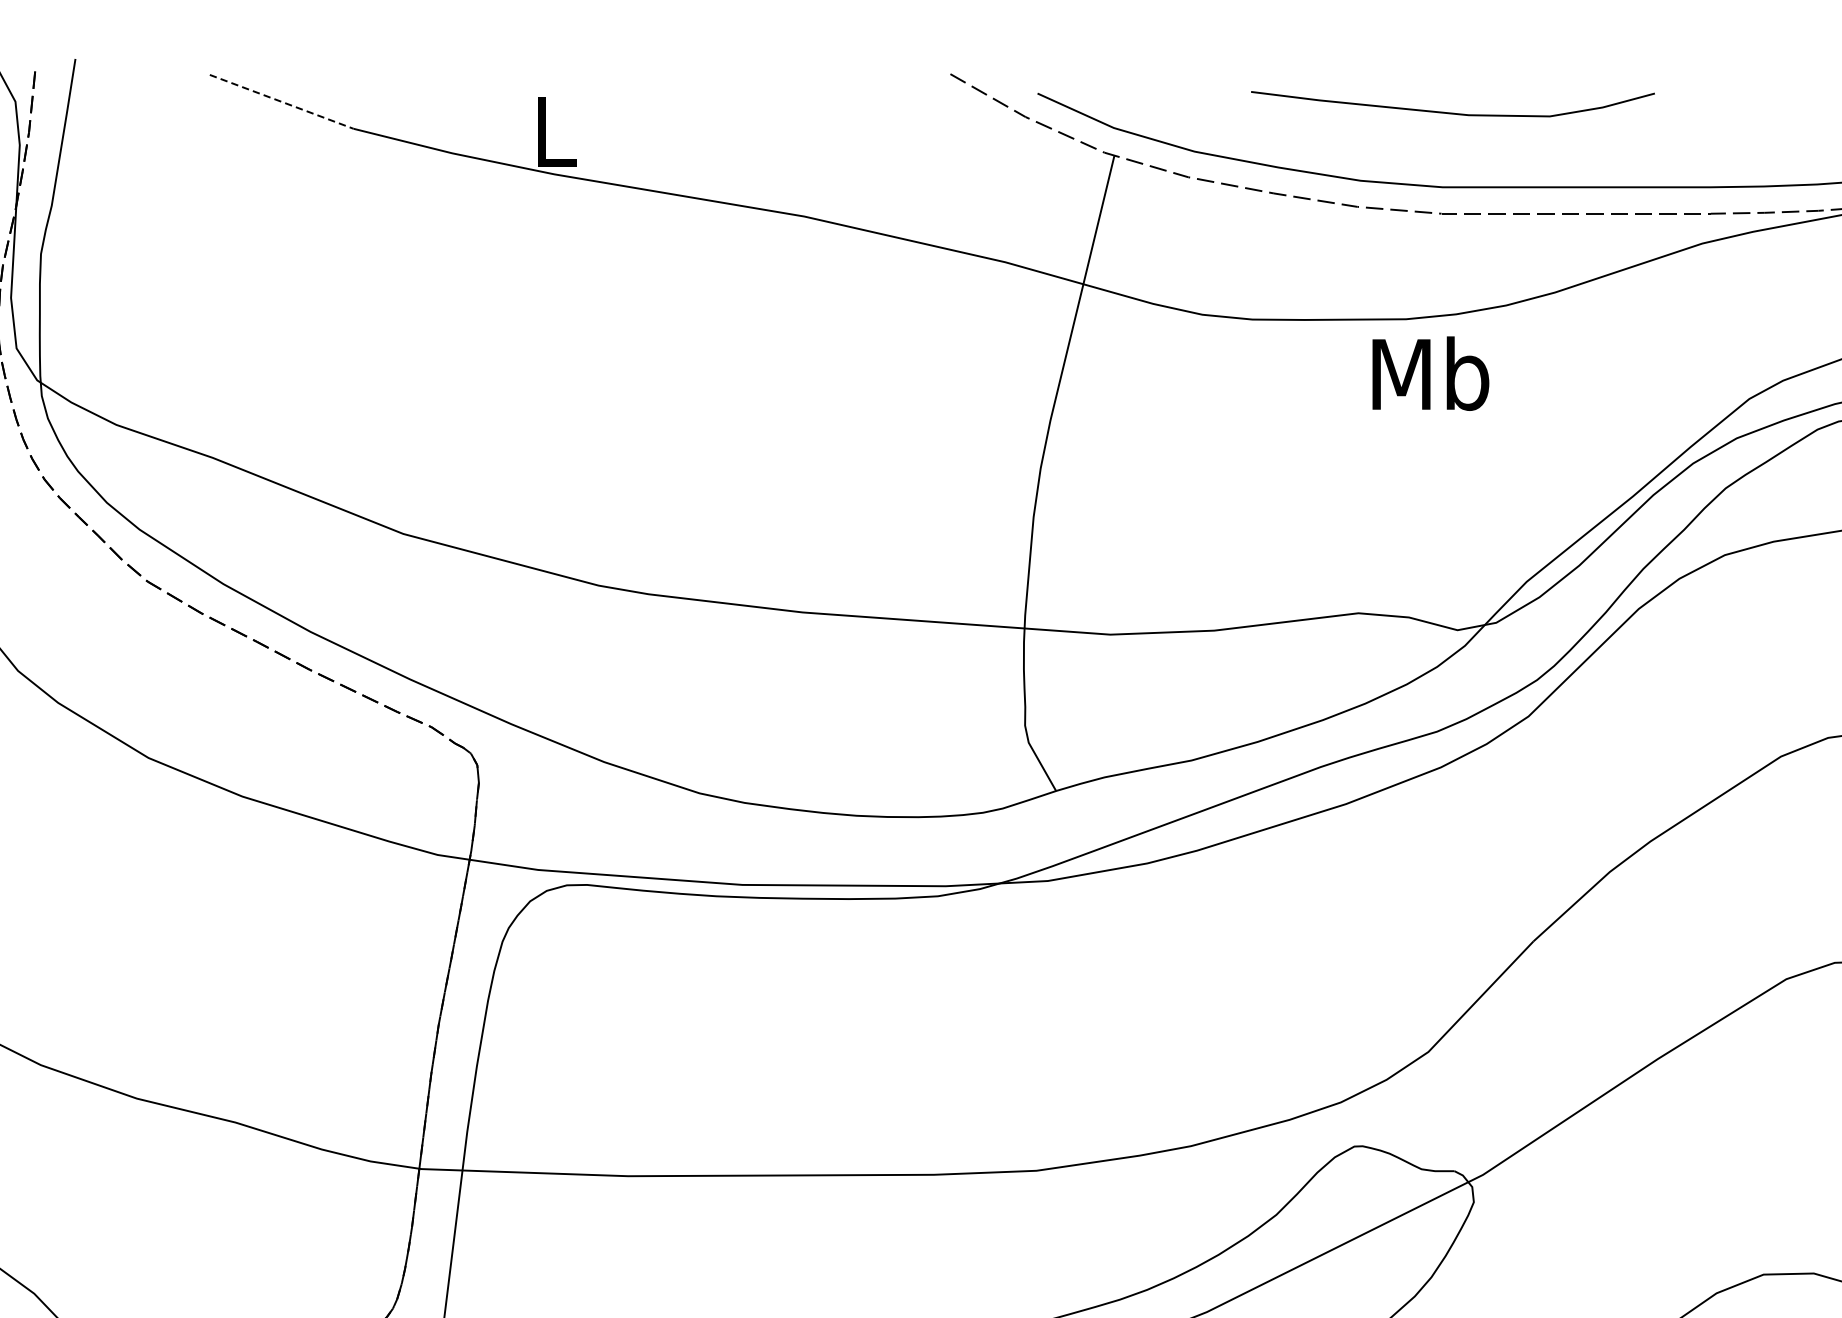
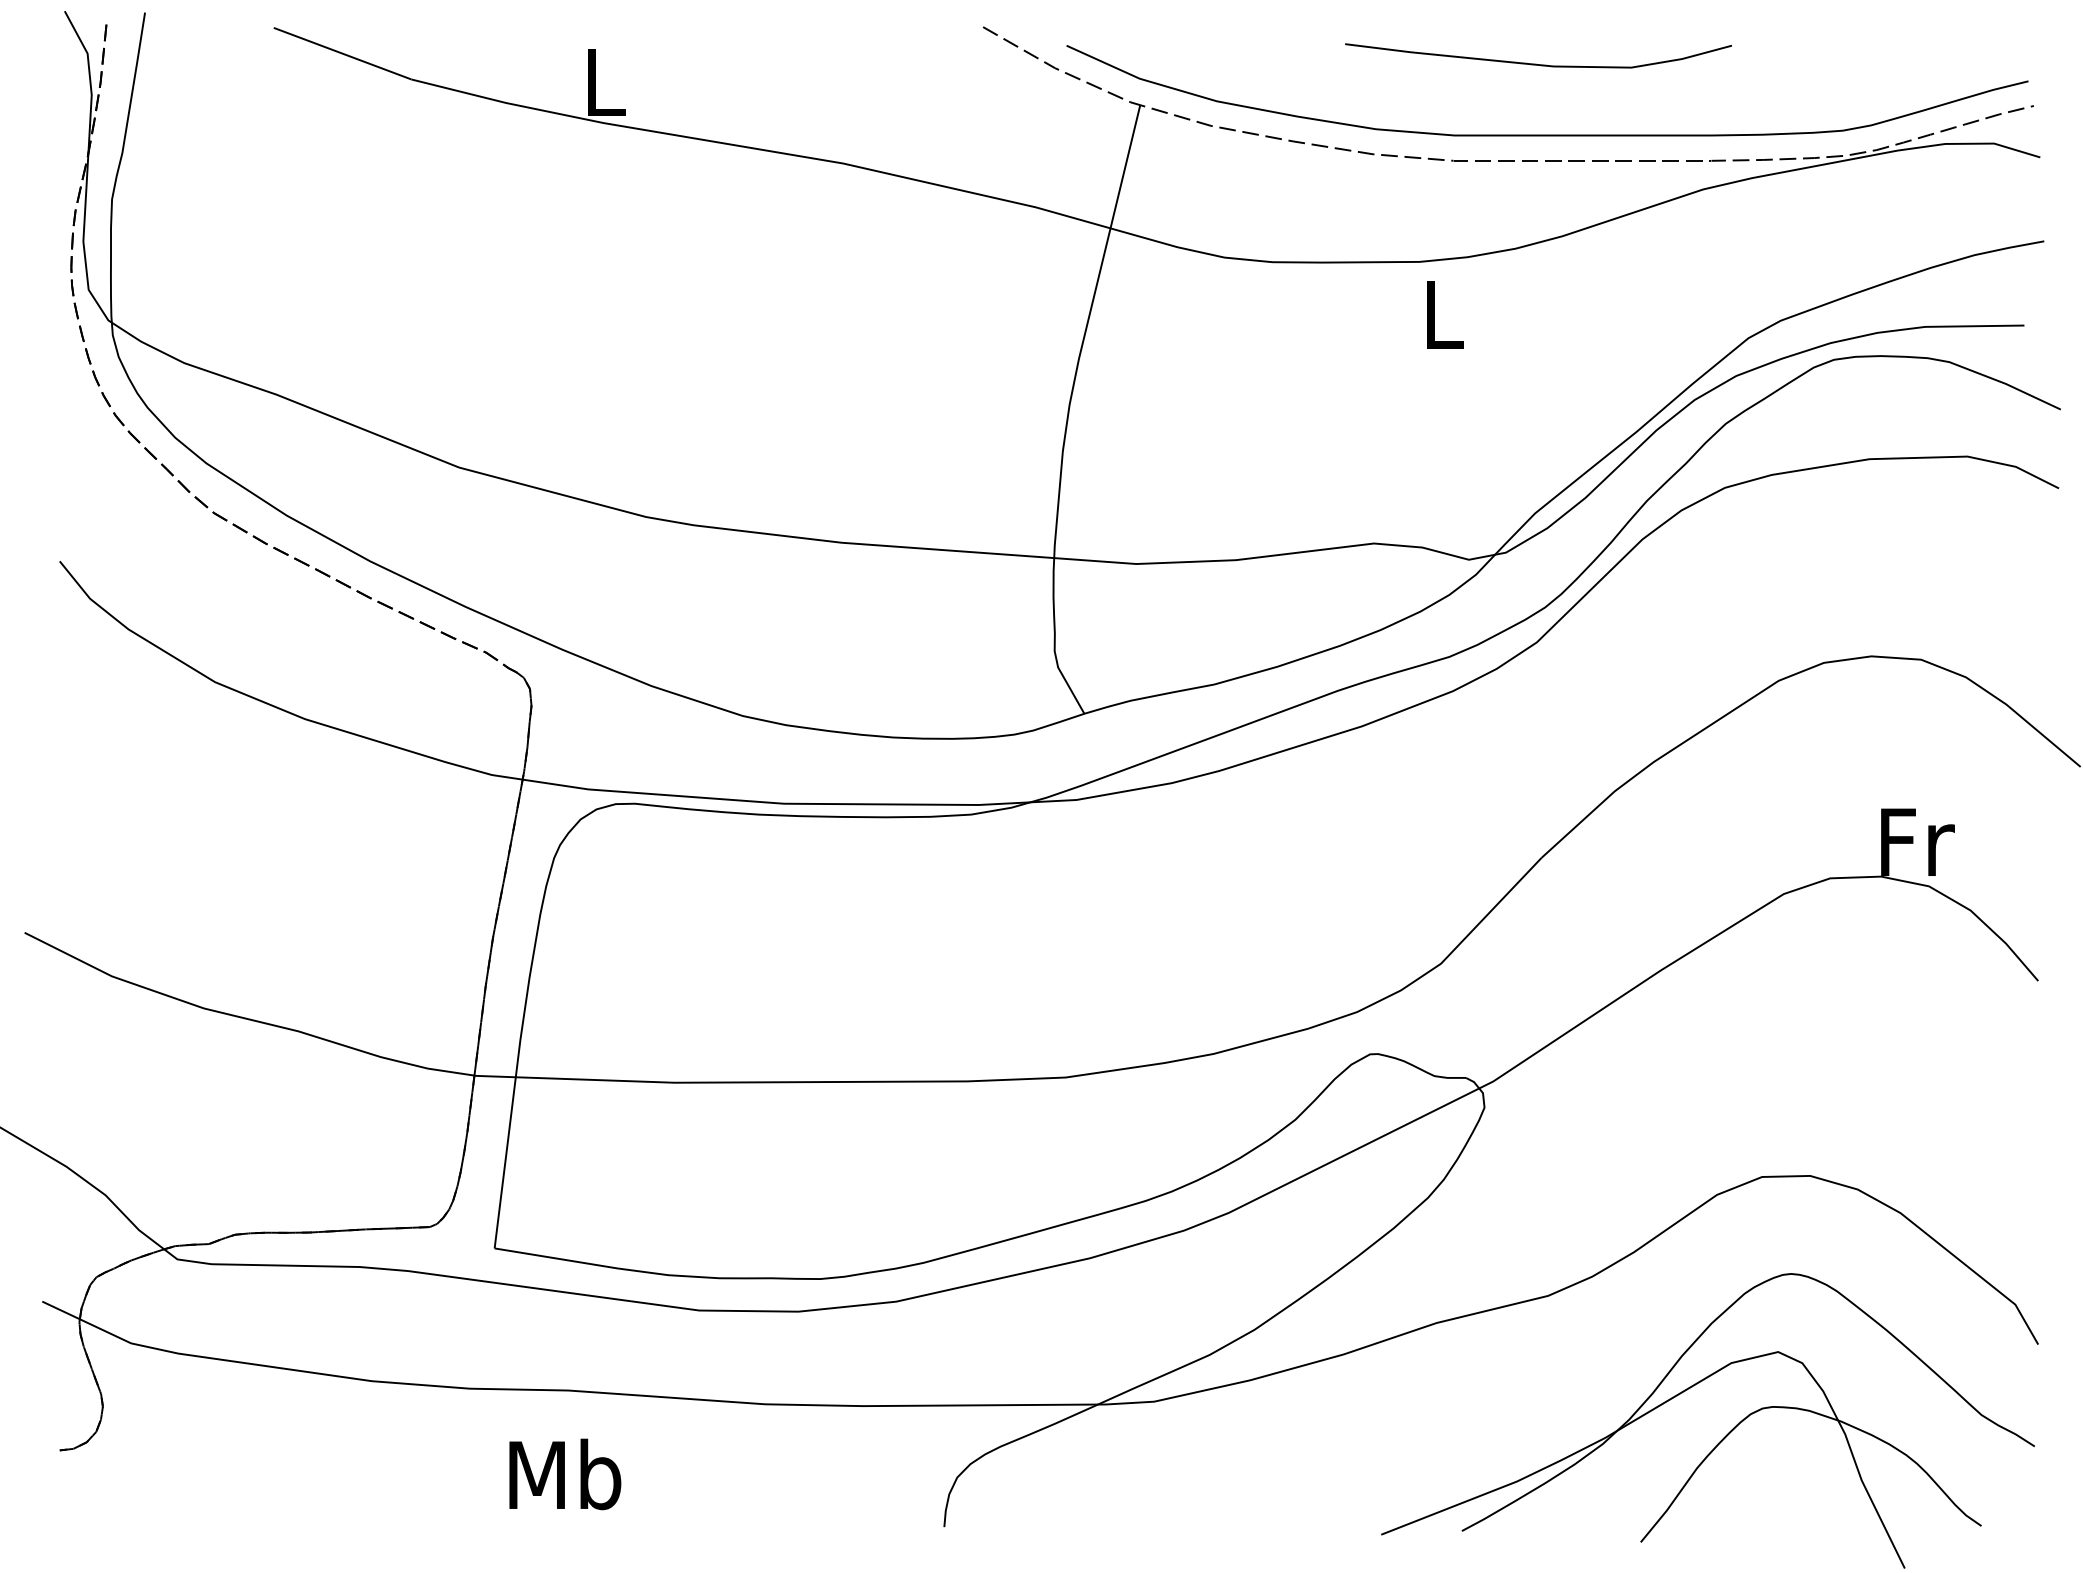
line: (281, 101) -> (342, 53), dashed -> solid
curve: (1450, 112) -> (1536, 63), moved
text: (1431, 373) -> (1443, 313), Mb -> L

